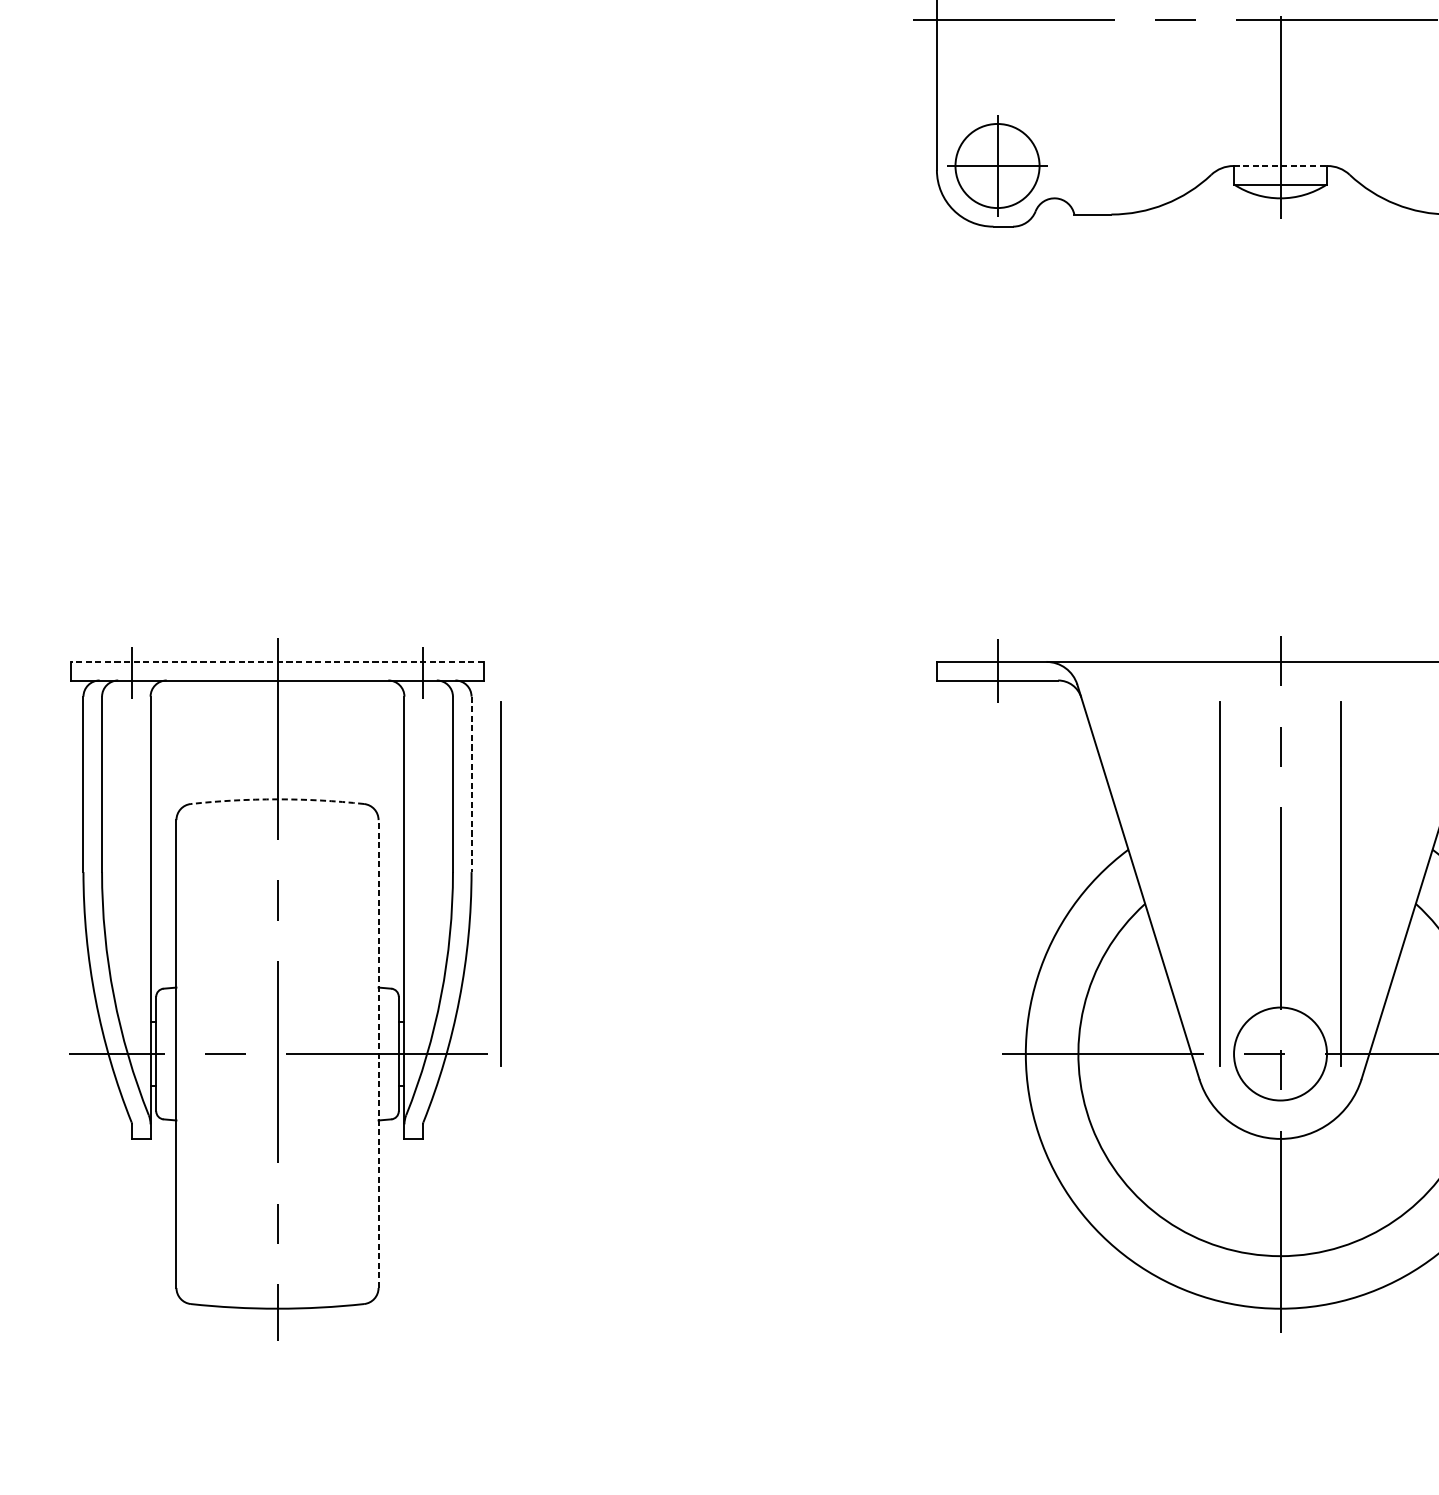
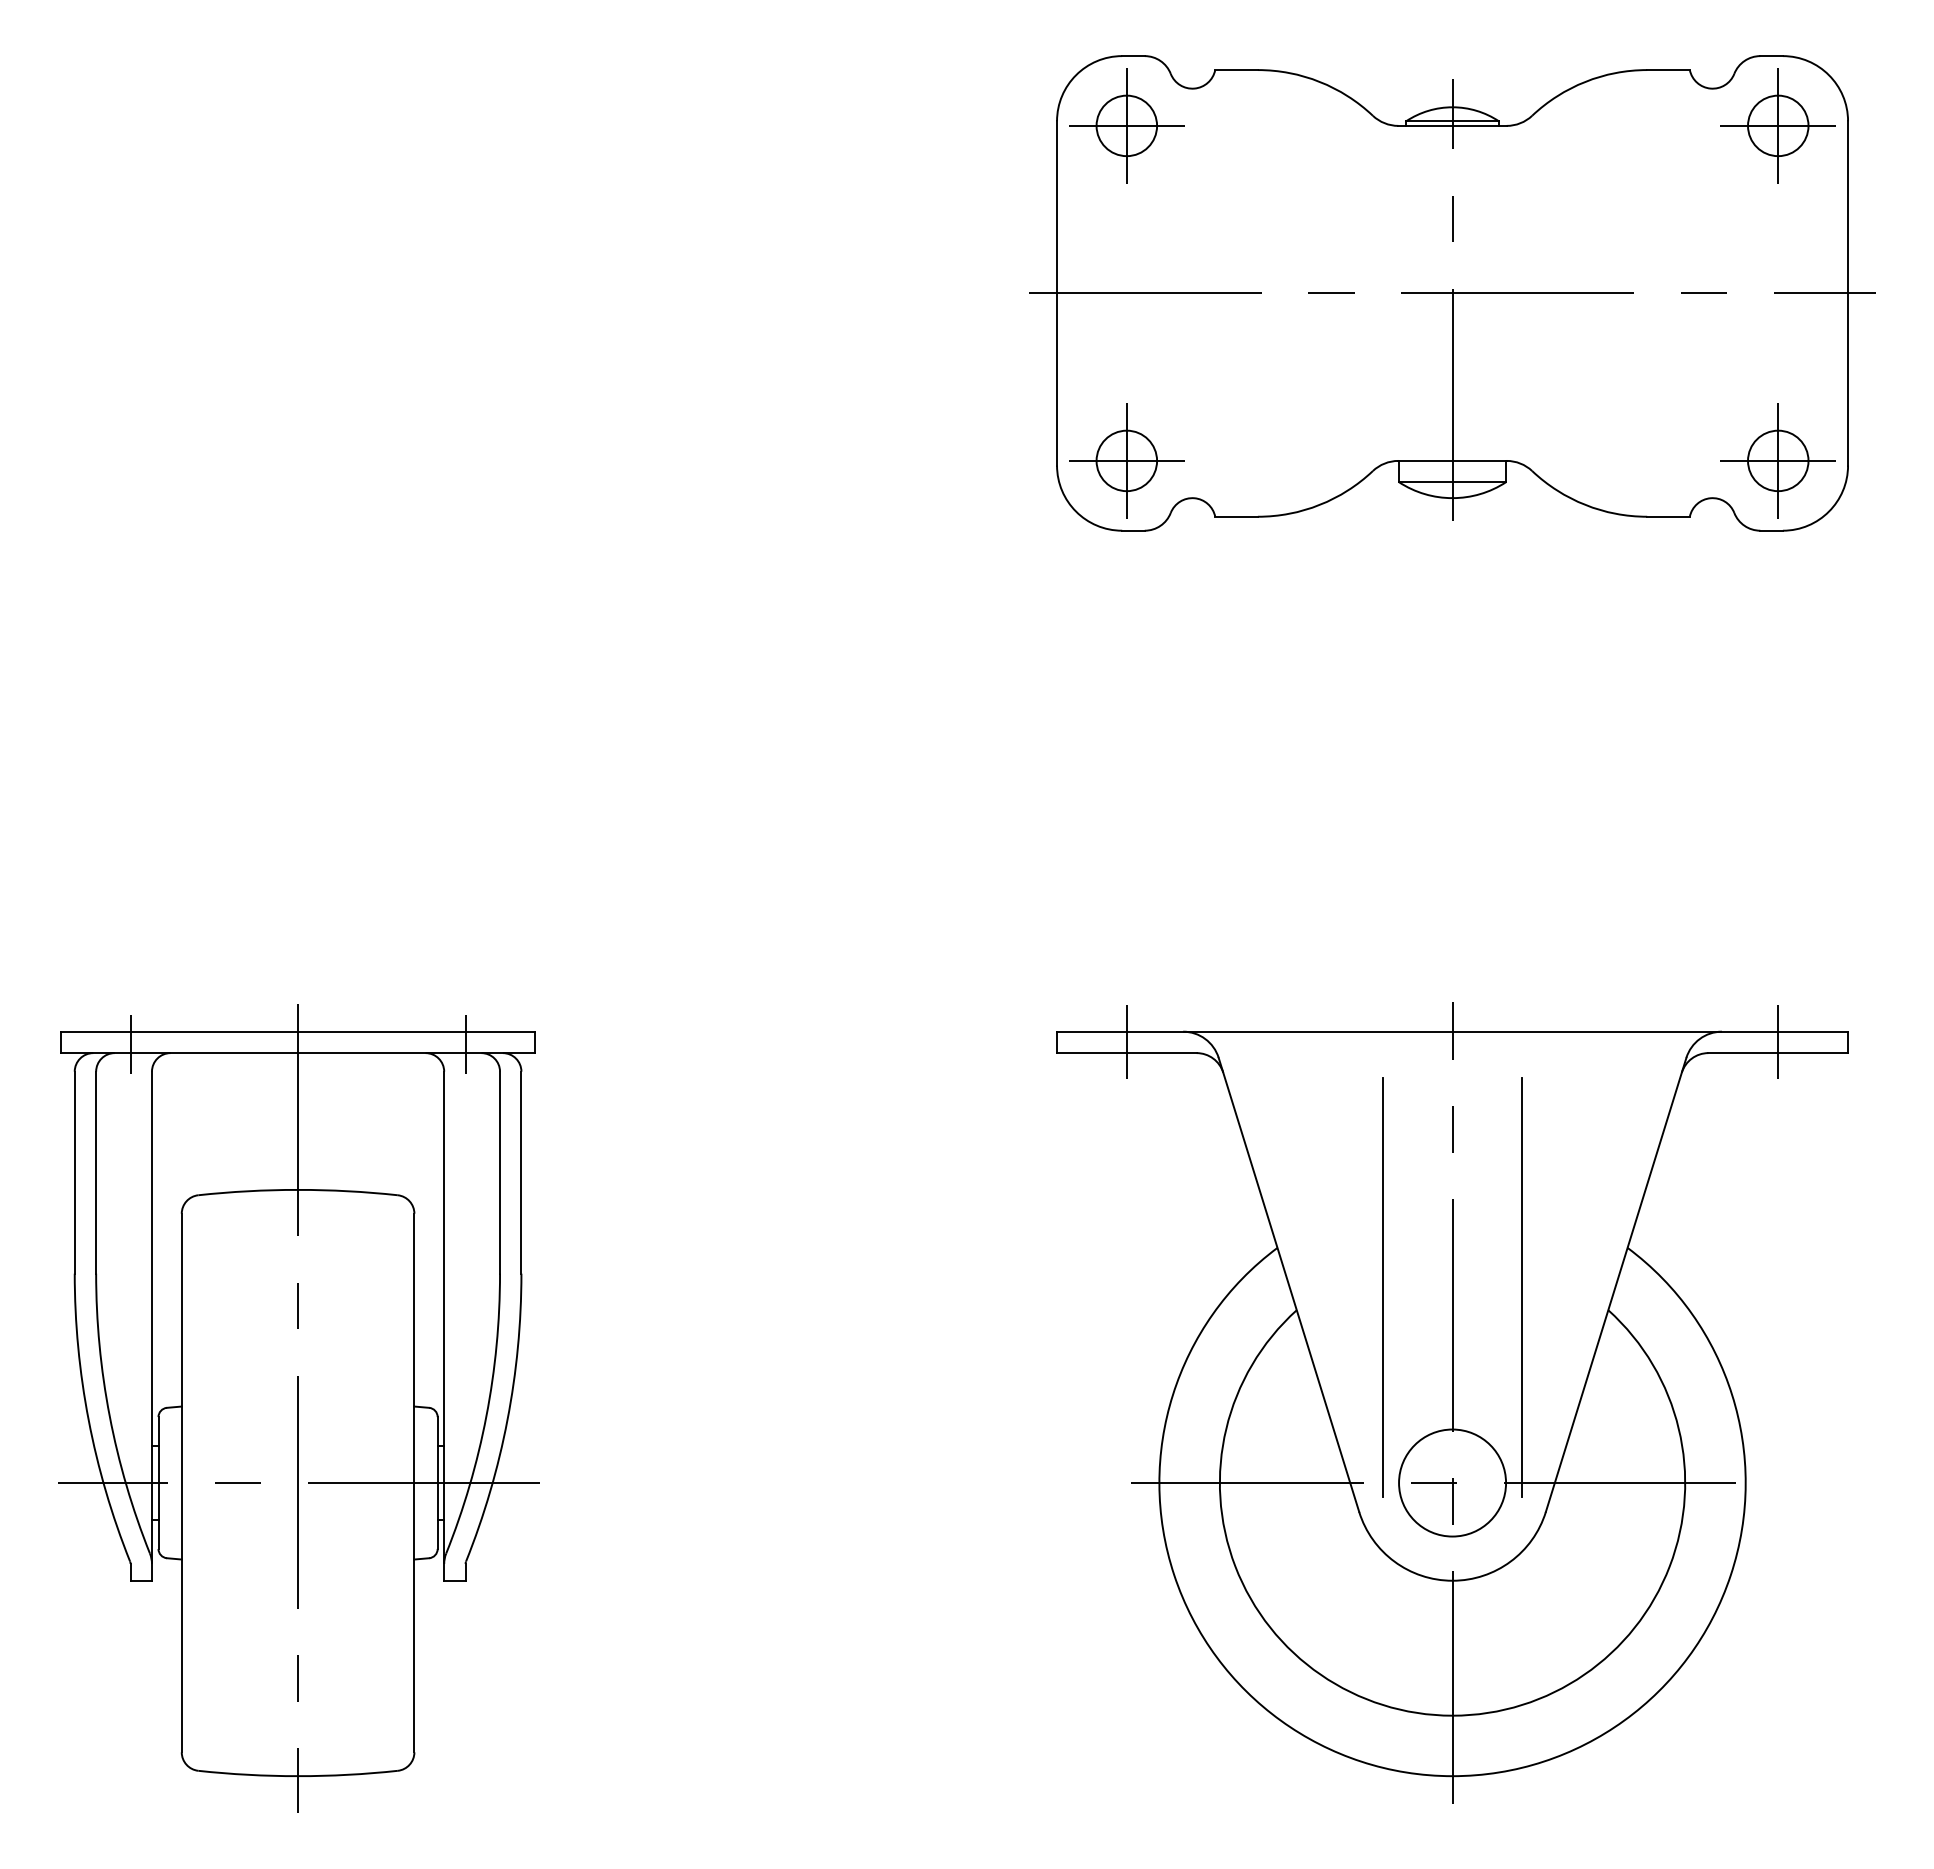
circle: (997, 165) -> (1126, 460), size x0.62
line: (1281, 165) -> (1453, 460), dashed -> solid
line: (277, 661) -> (297, 1031), dashed -> solid
line: (471, 784) -> (521, 1172), dashed -> solid
arc: (277, 799) -> (298, 1189), dashed -> solid
line: (500, 884) -> (554, 1287), removed
line: (378, 1053) -> (414, 1482), dashed -> solid

